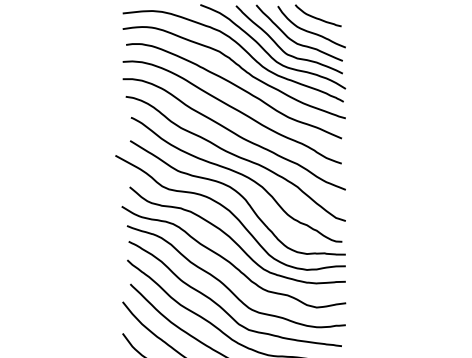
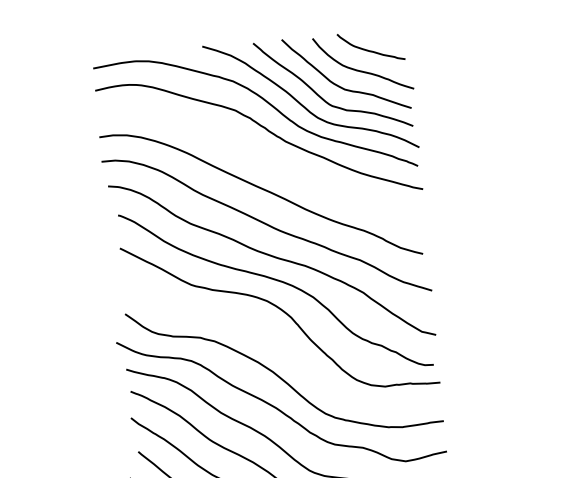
curve: (235, 86) -> (262, 157), removed
curve: (230, 212) -> (271, 337), removed

